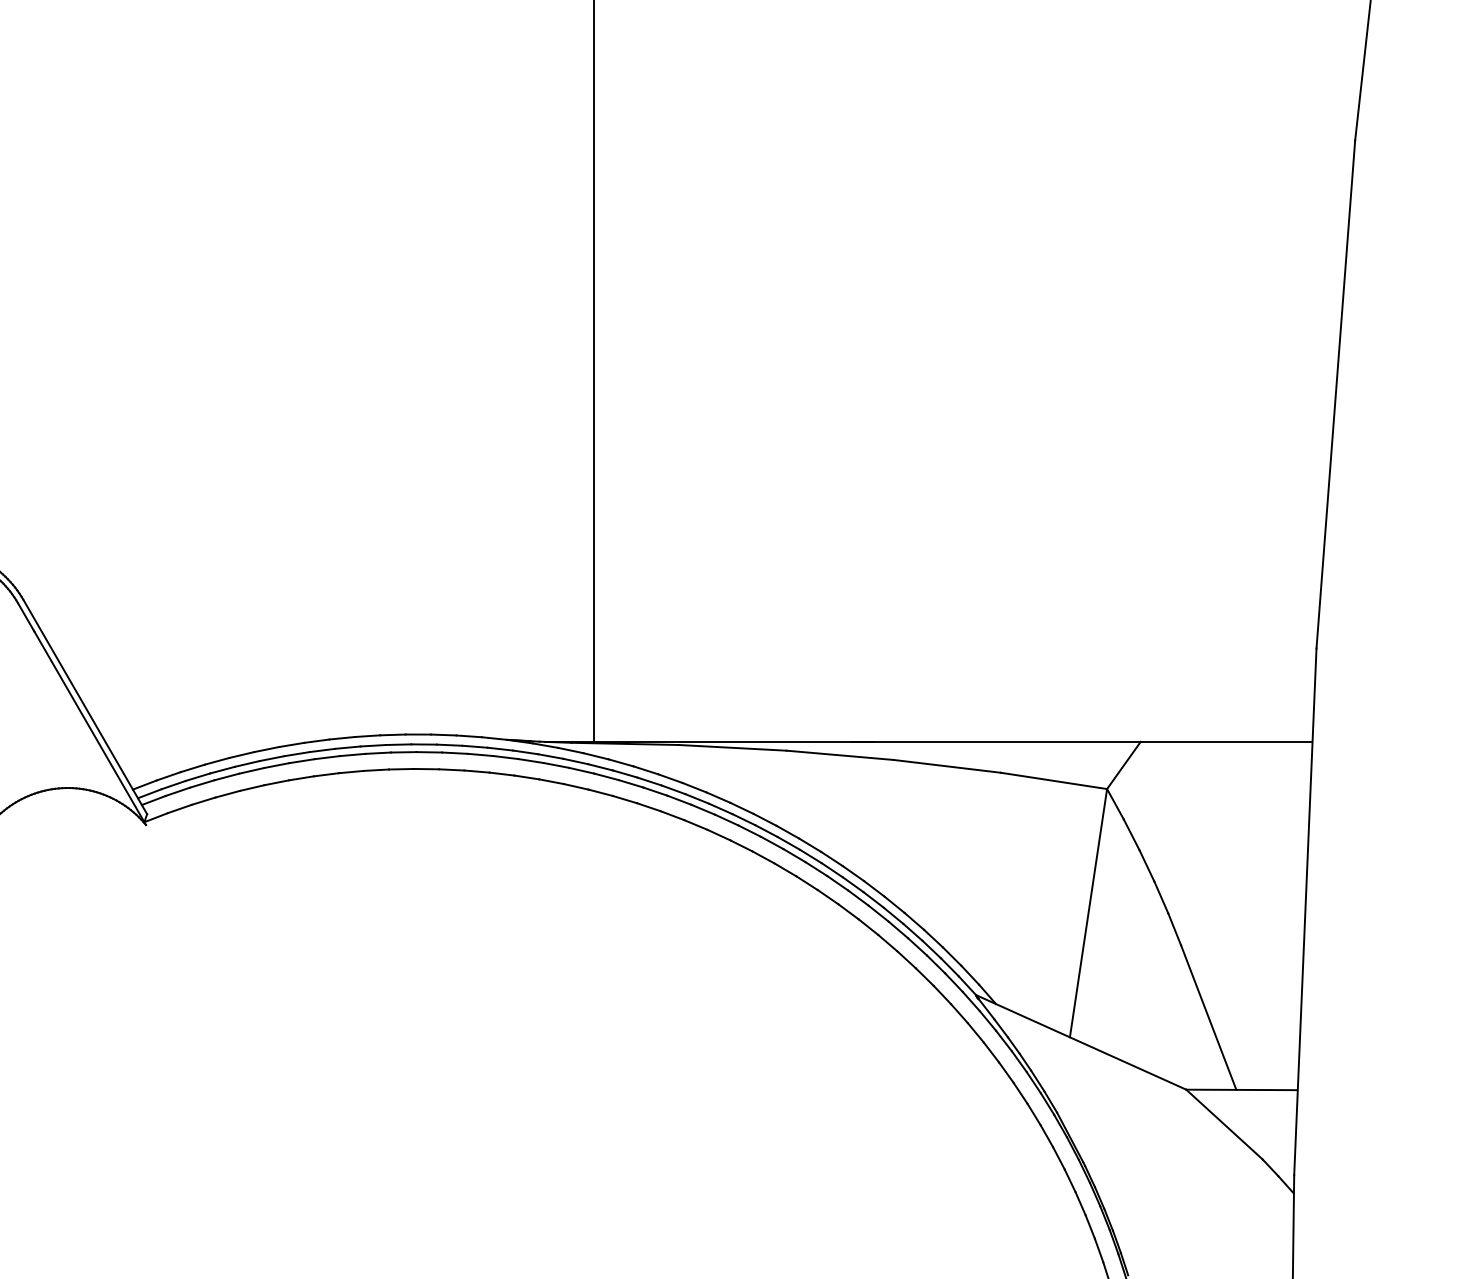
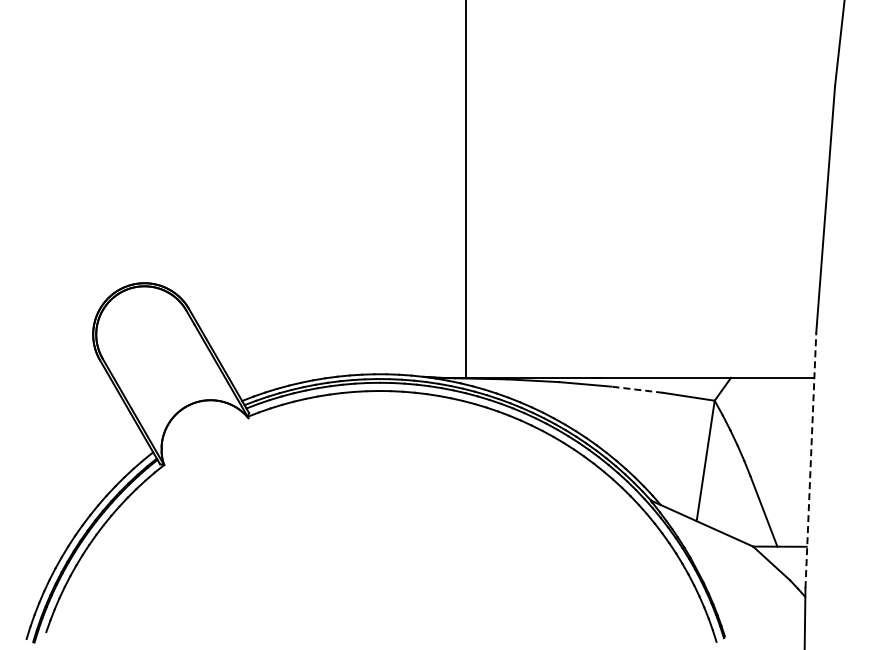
line: (945, 765) -> (636, 389), solid -> dashed
line: (1304, 912) -> (810, 460), solid -> dashed

